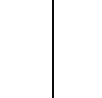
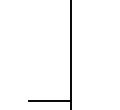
line: (36, 79) -> (49, 100), added

